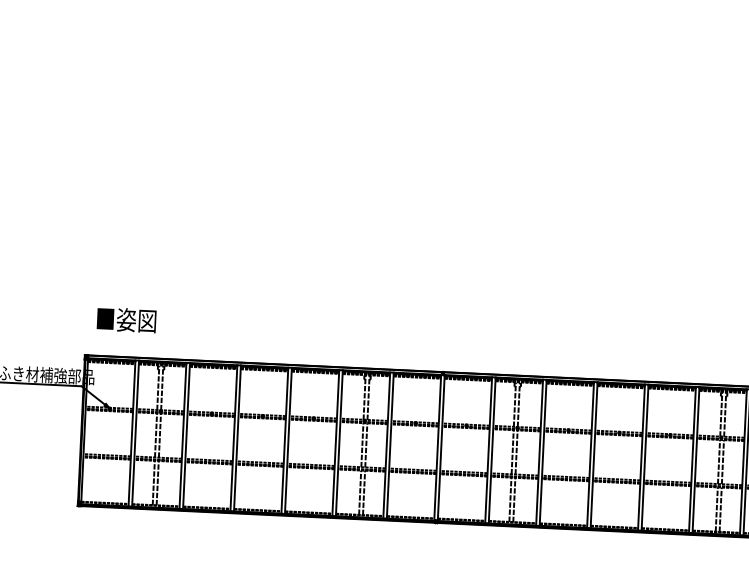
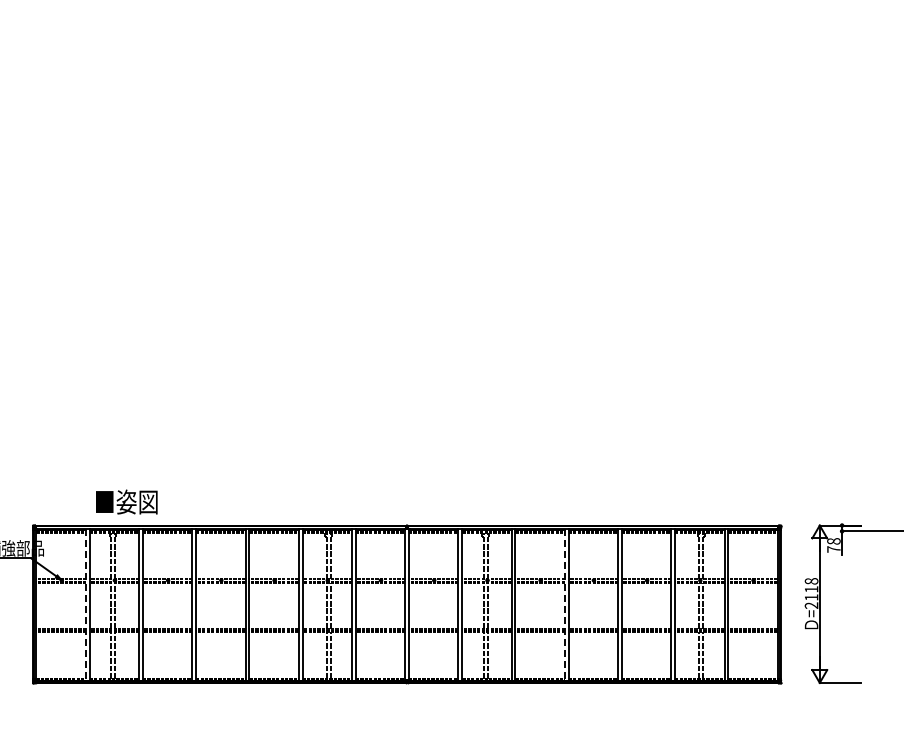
text: (126, 319) -> (126, 501), moved
line: (131, 433) -> (85, 605), solid -> dashed
line: (590, 455) -> (564, 605), solid -> dashed

